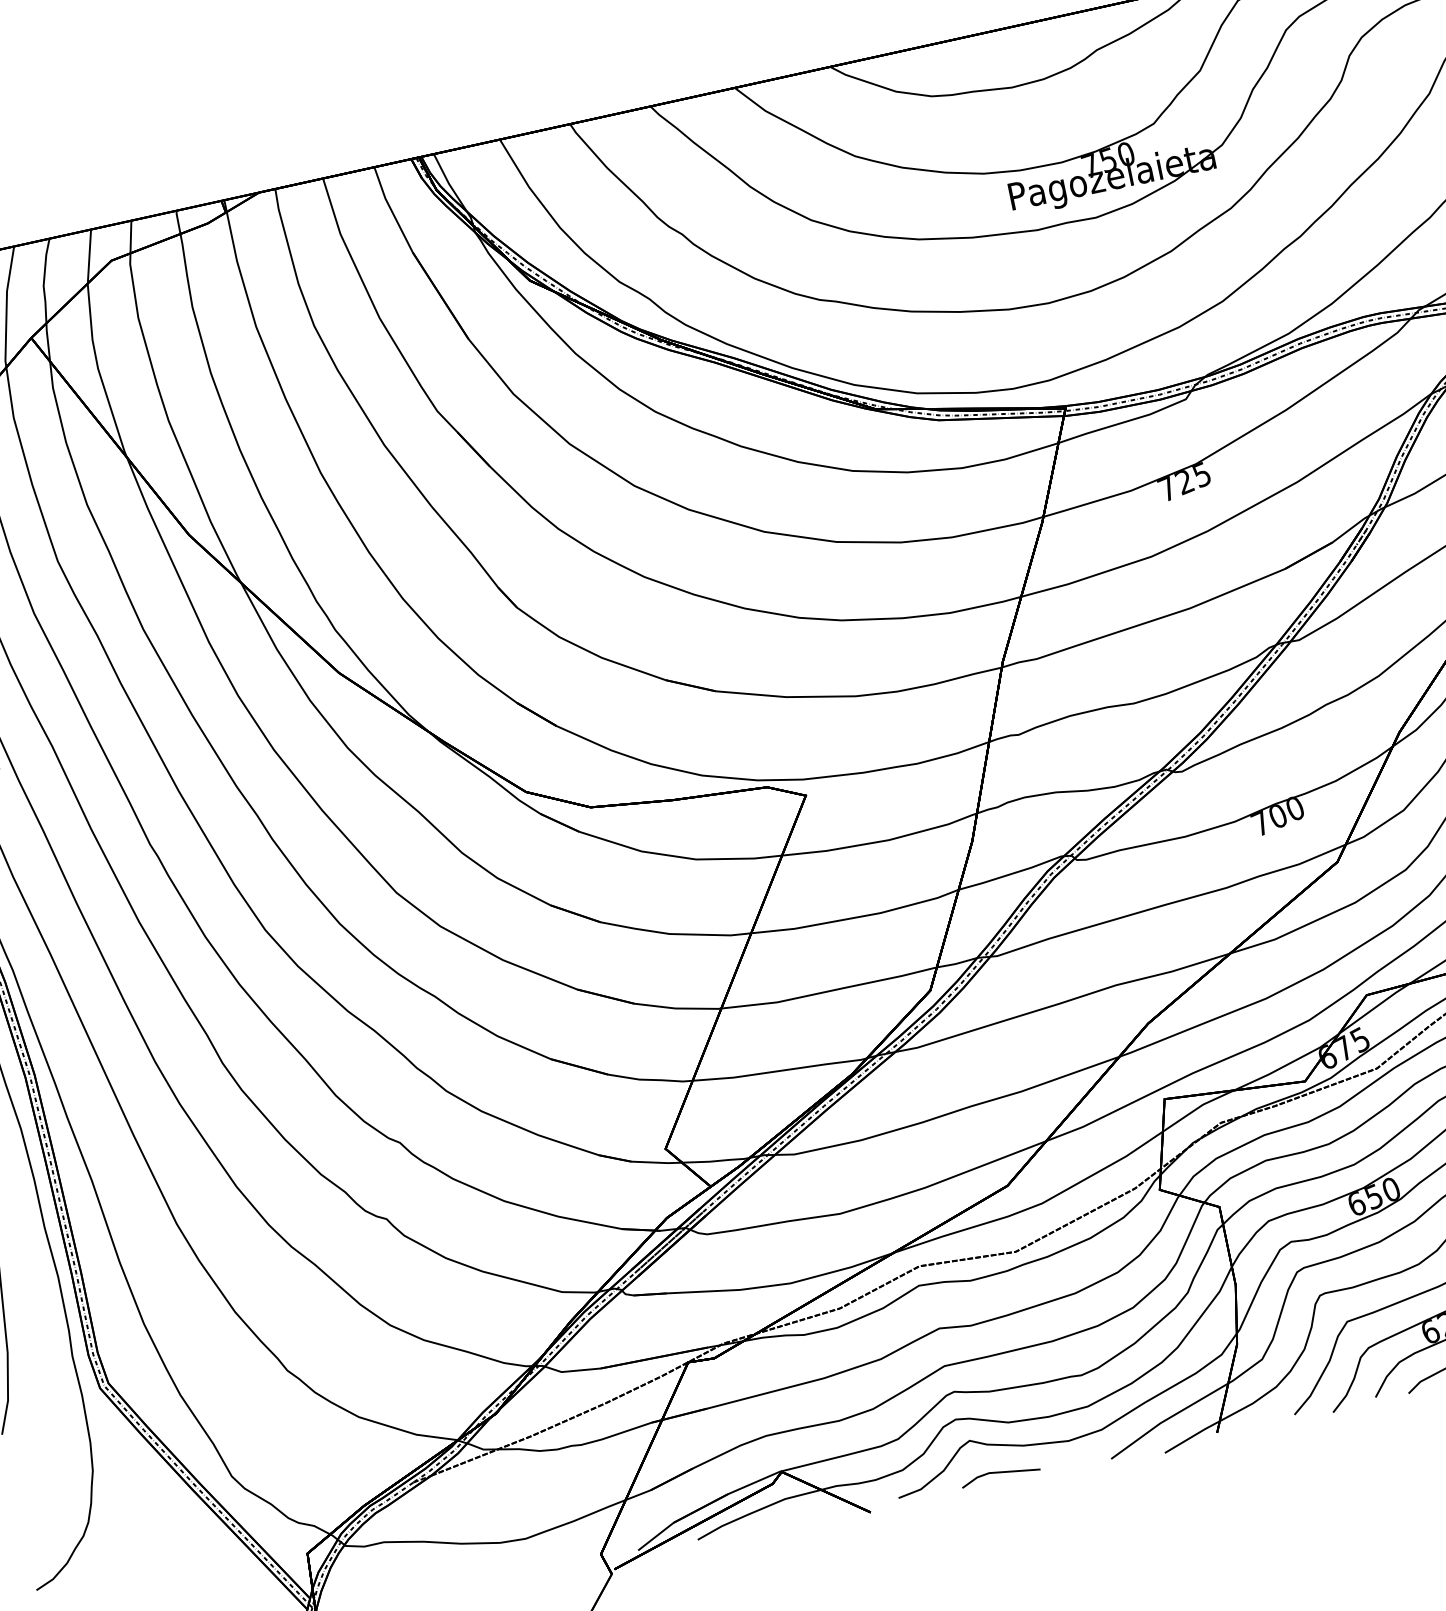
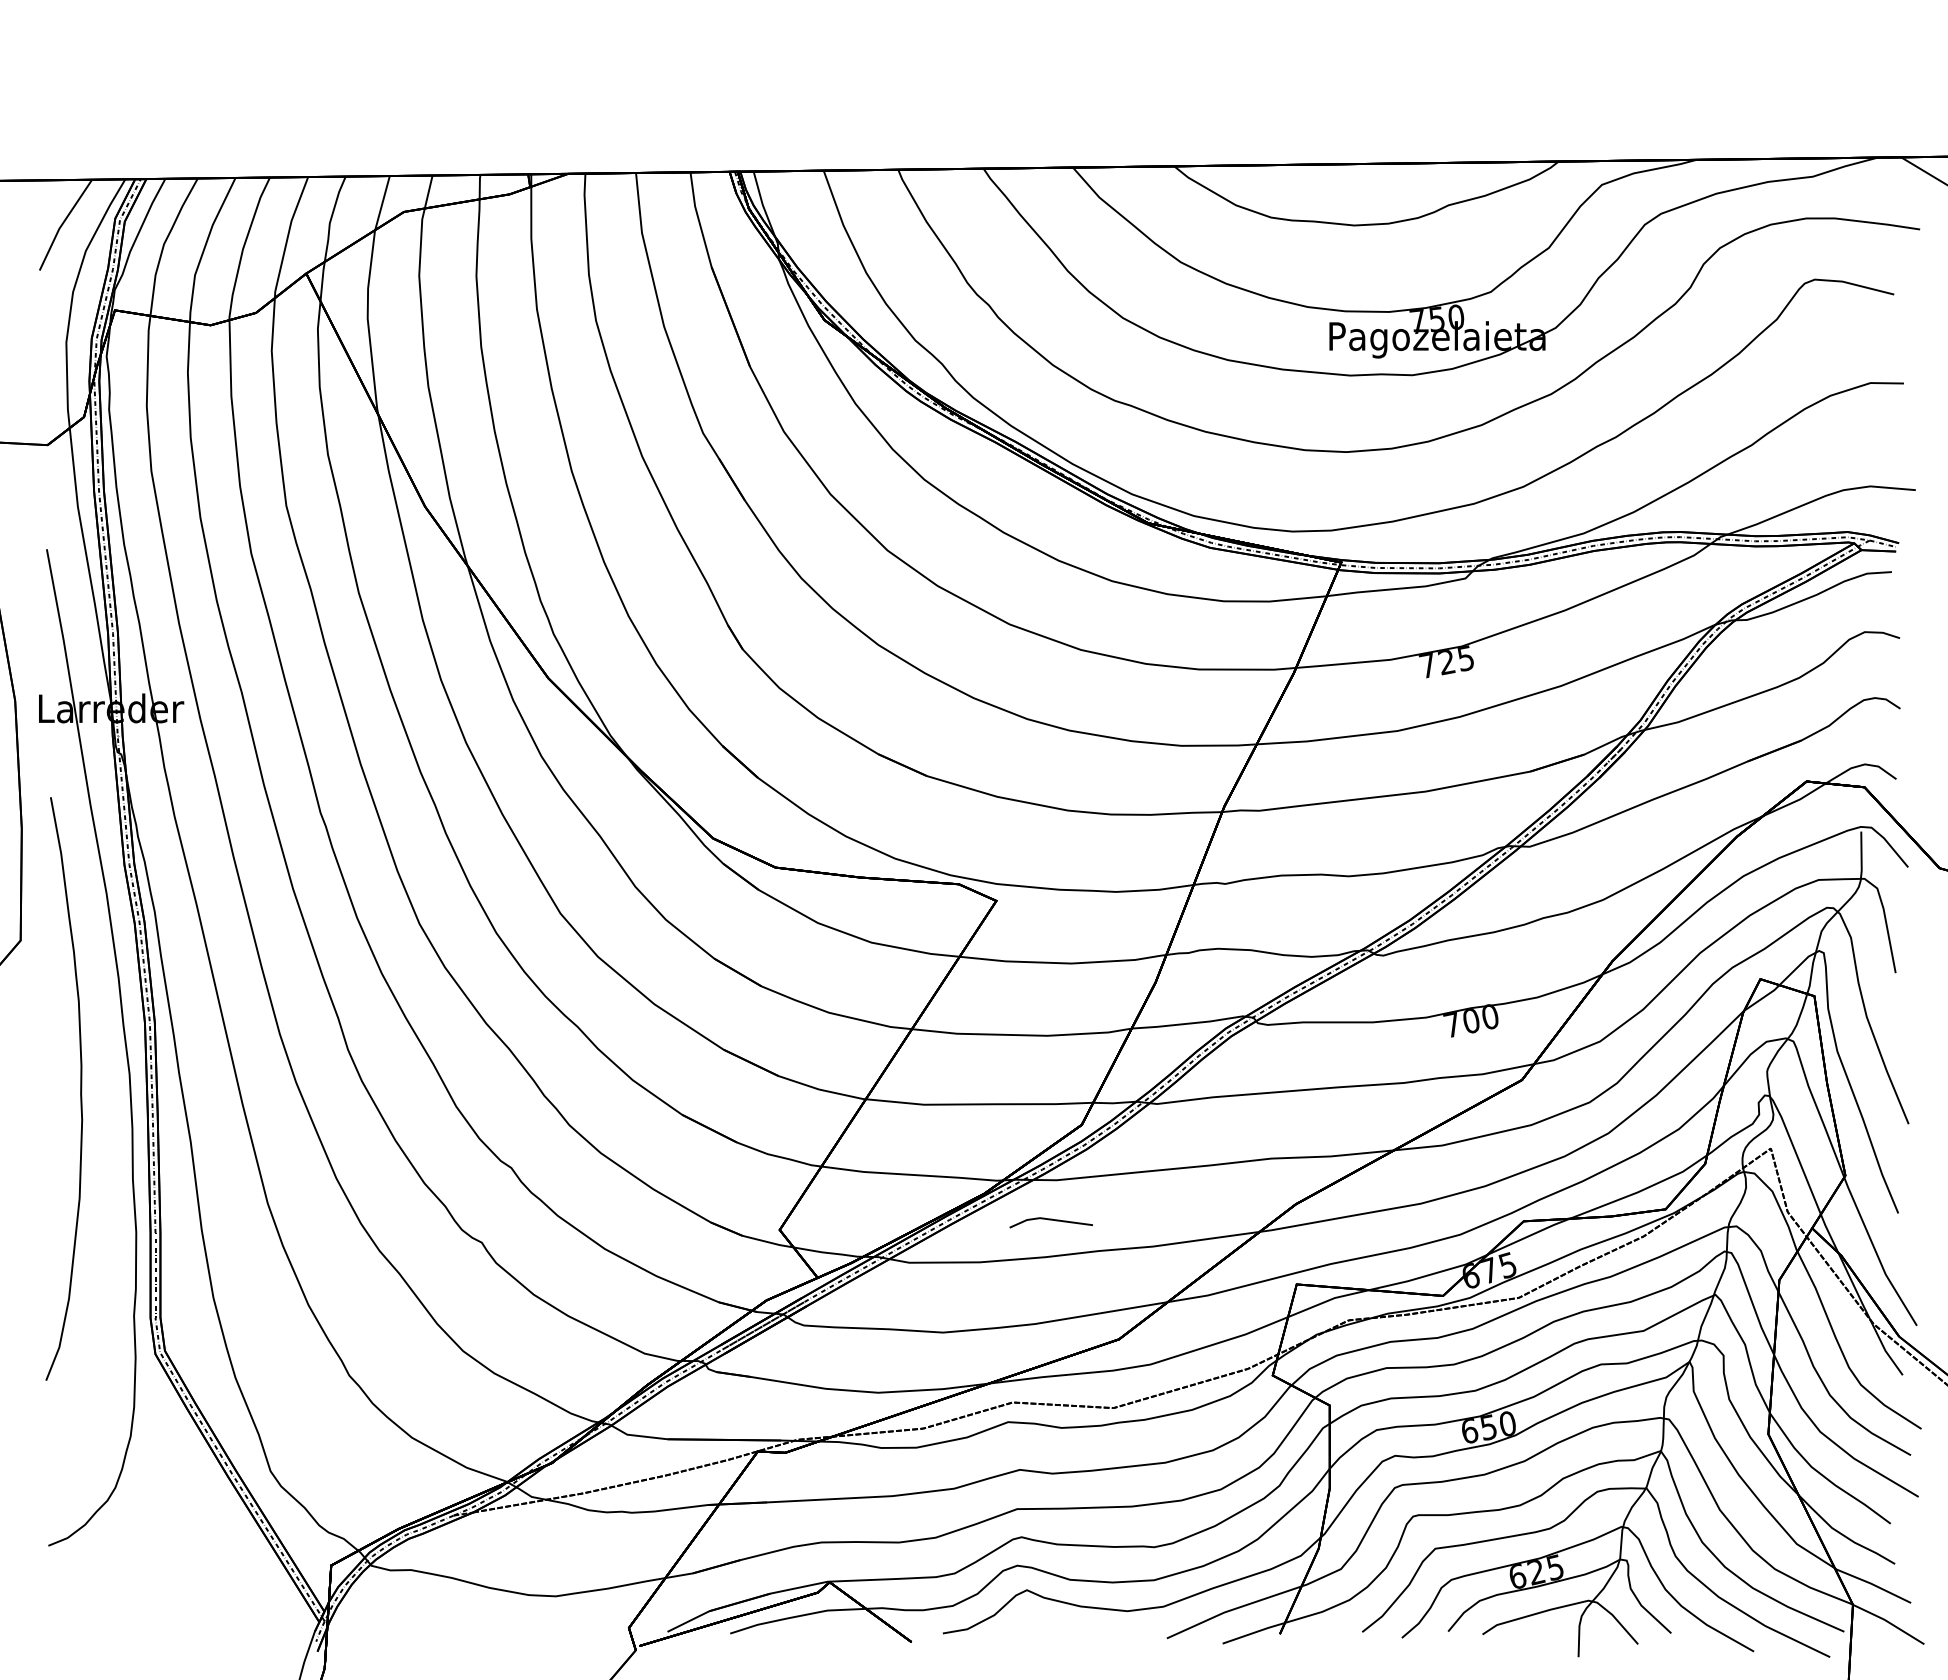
line: (999, 1473) -> (1050, 1220), moved

